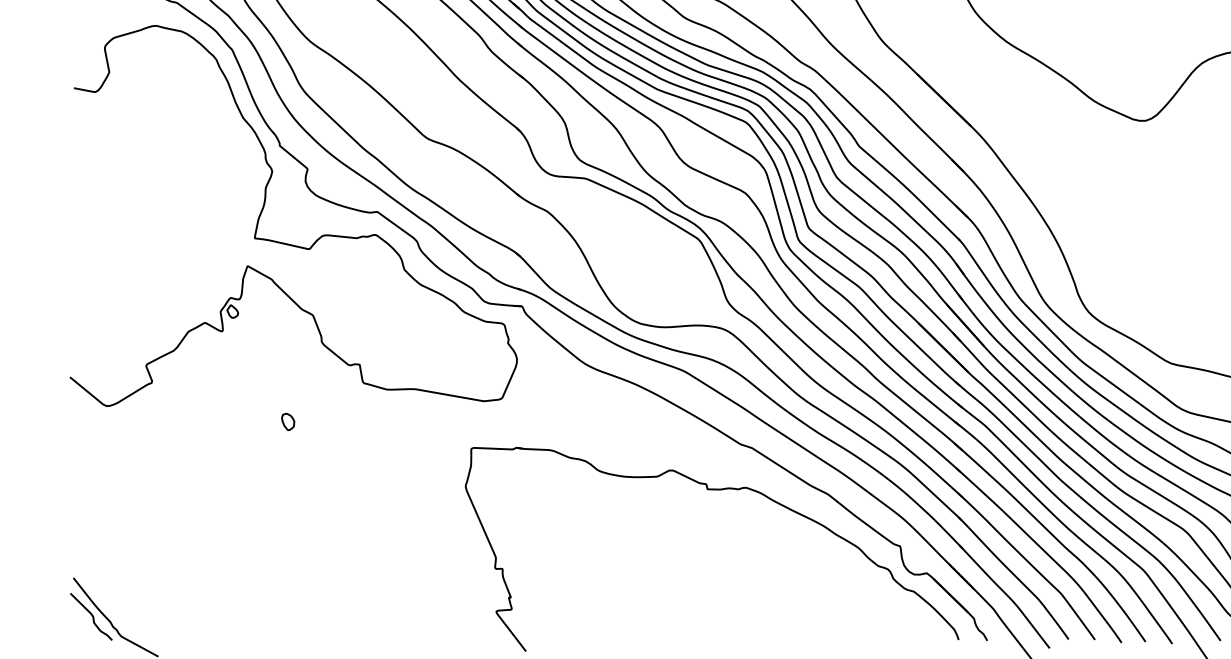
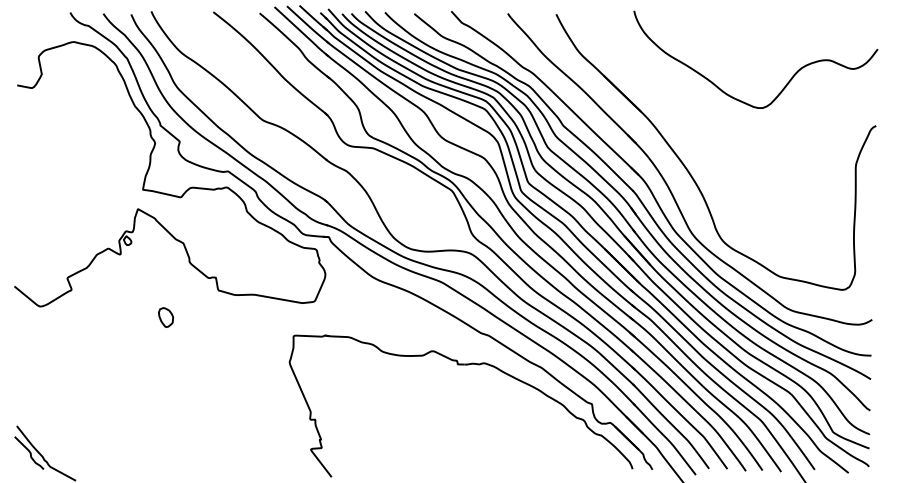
part: (288, 421) -> (166, 317), size x1.67

